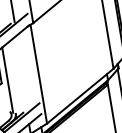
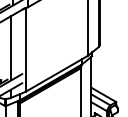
line: (20, 74) -> (10, 47), added

